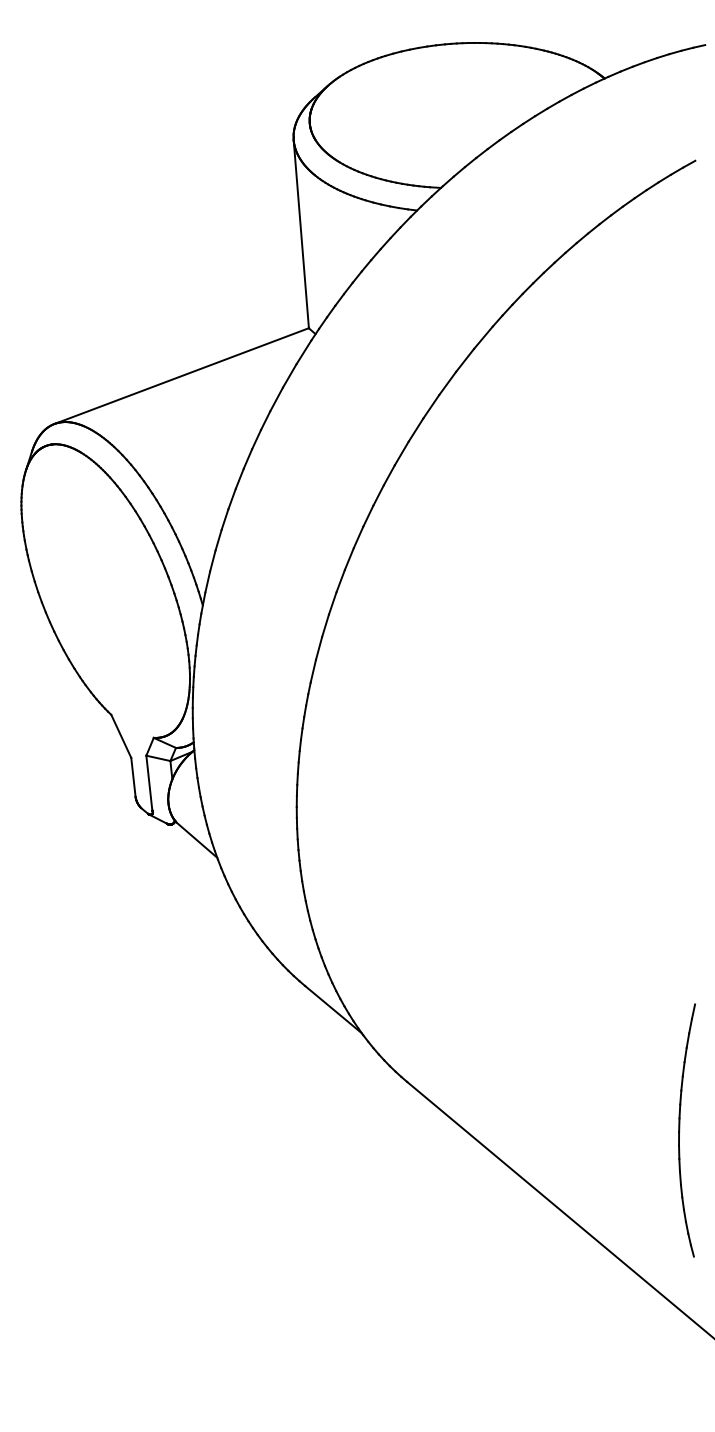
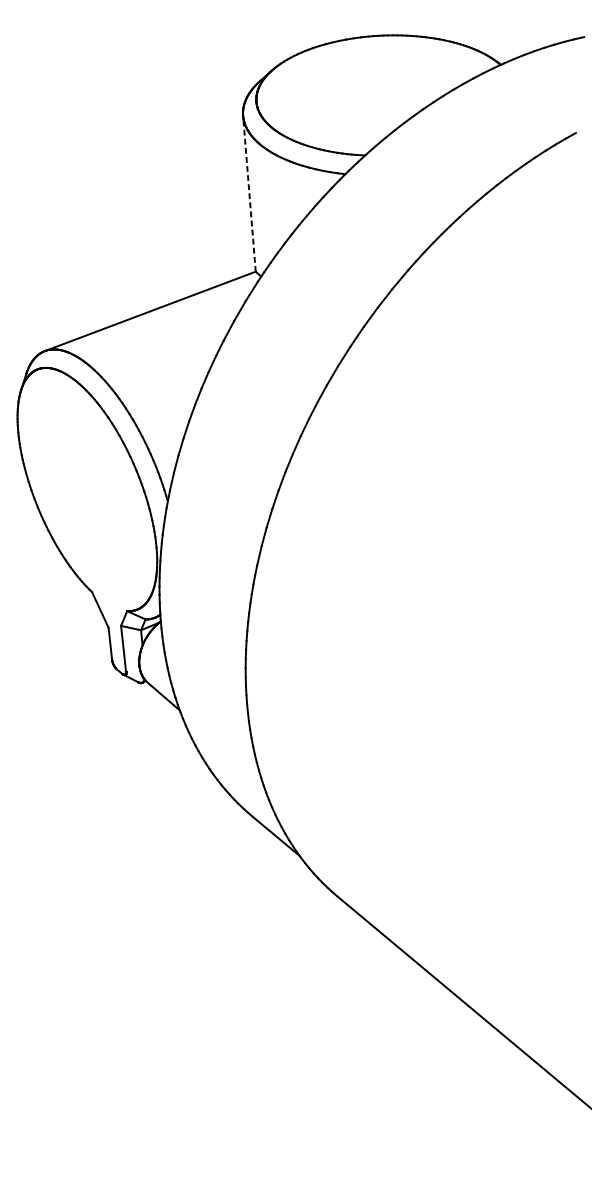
line: (301, 234) -> (249, 194), solid -> dashed
part: (680, 1129) -> (563, 935), removed

